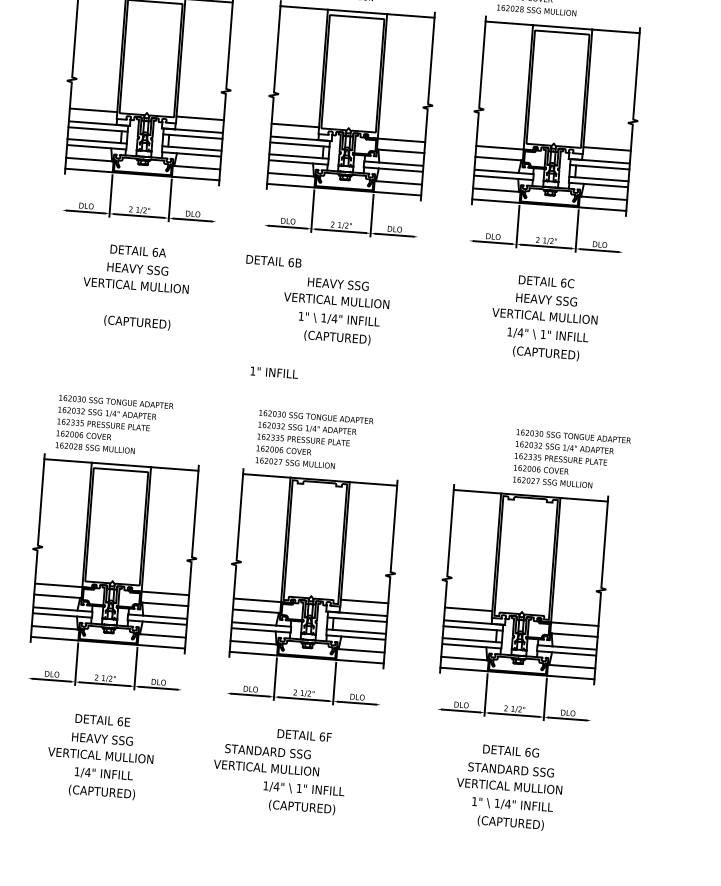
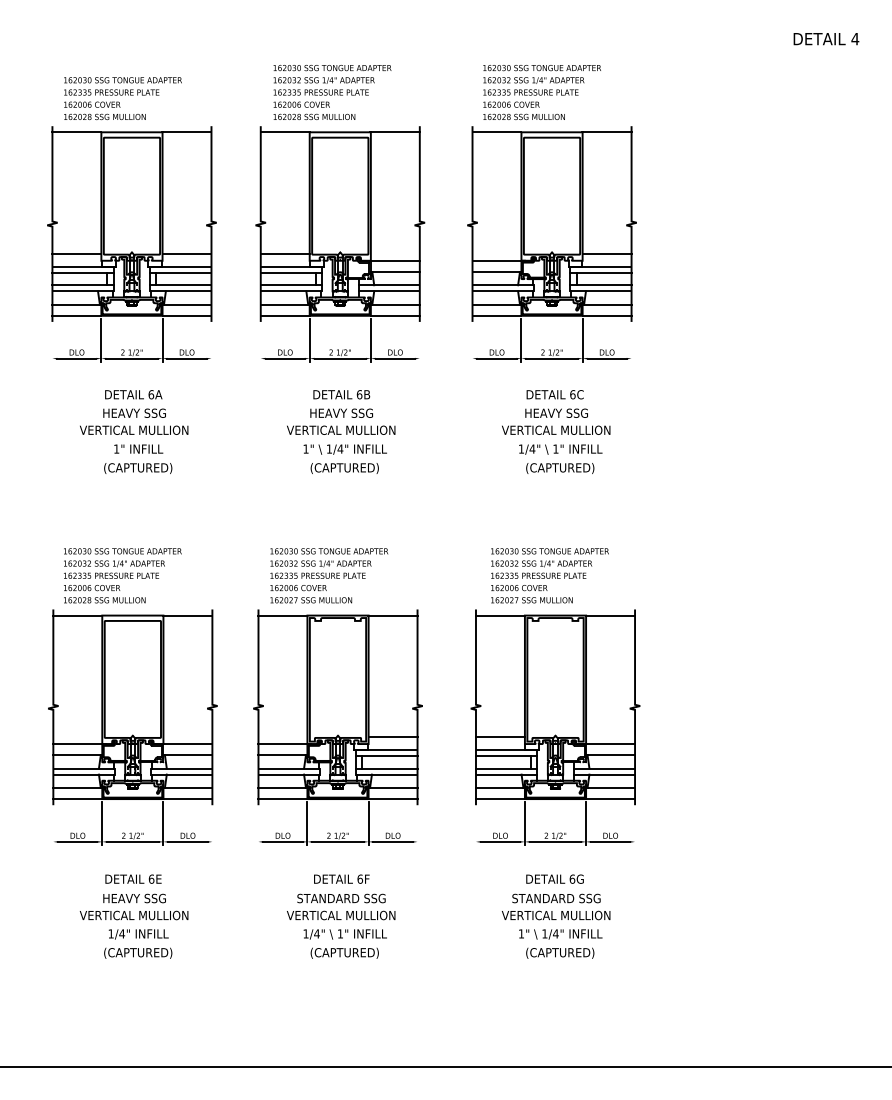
text: (273, 261) -> (341, 394), moved
text: (274, 372) -> (138, 448), moved
text: (571, 459) -> (549, 575), moved
text: (267, 759) -> (341, 906), moved

